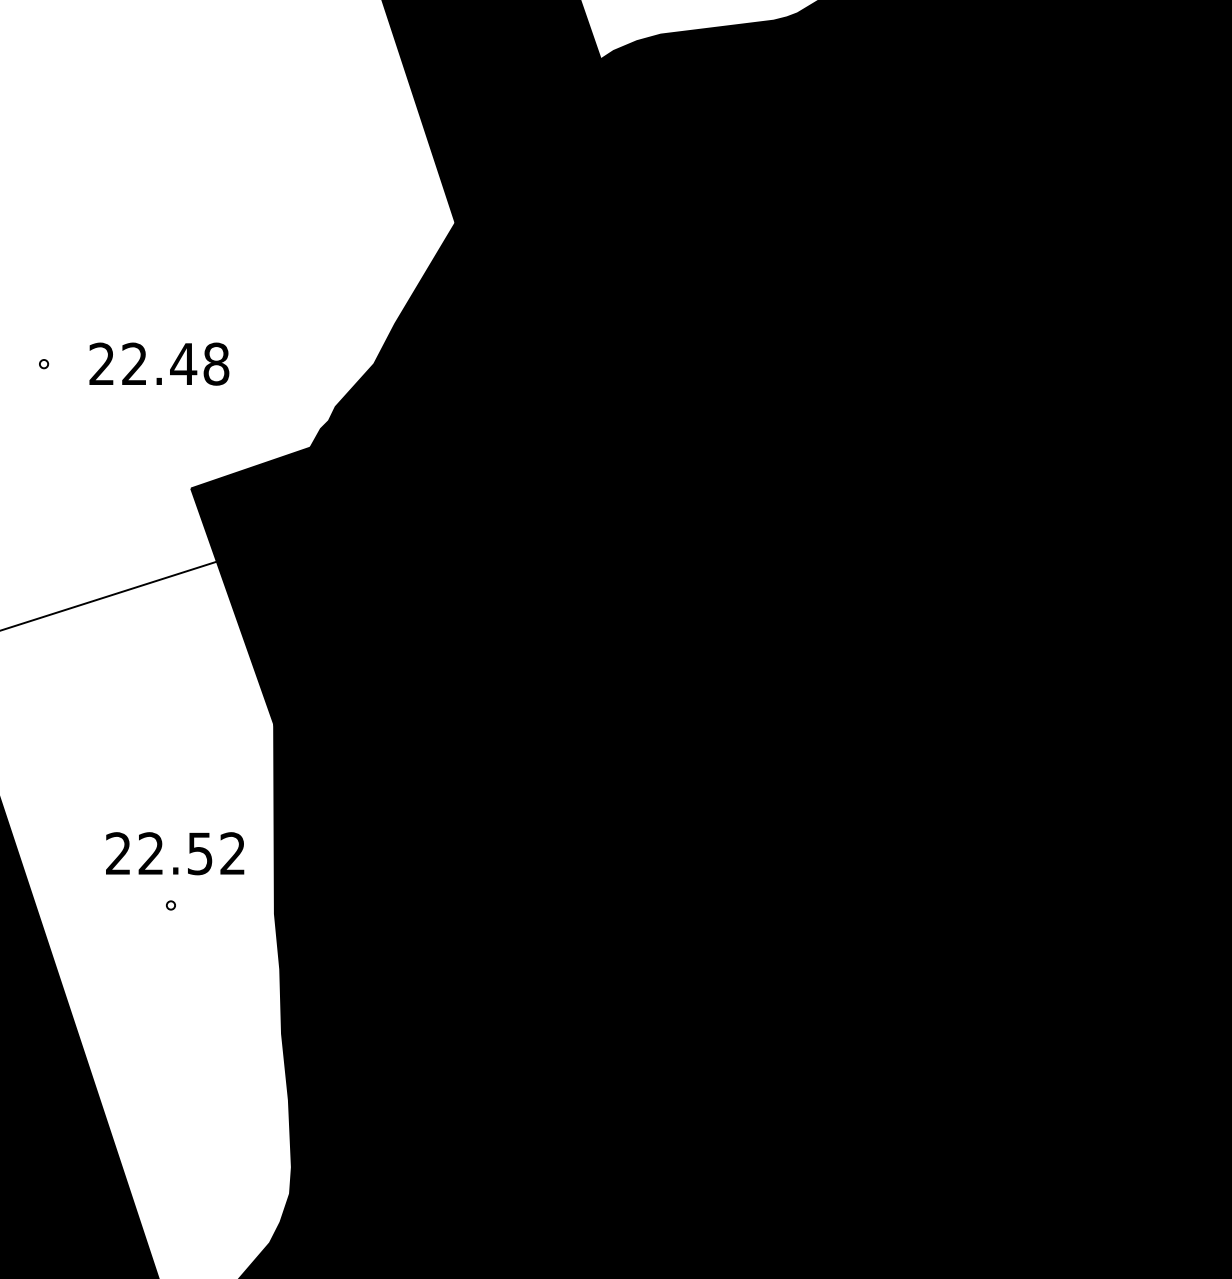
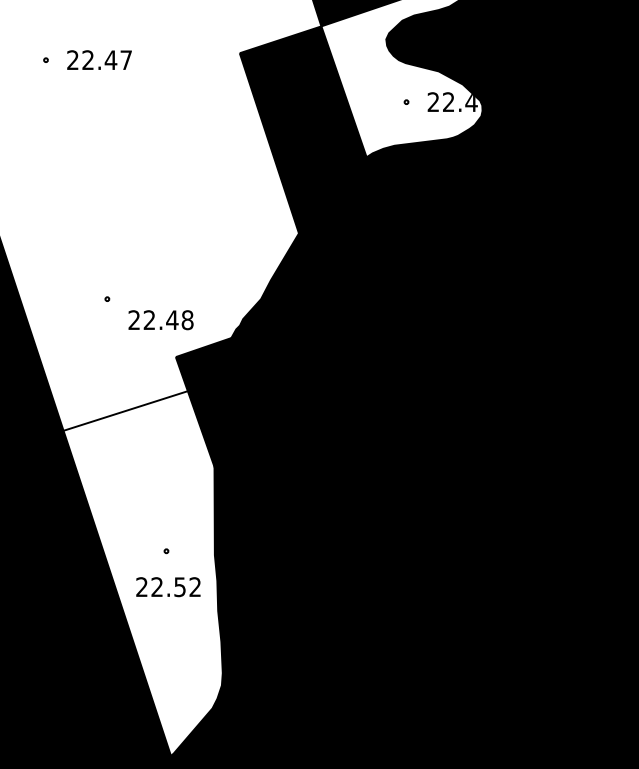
text: (158, 364) -> (160, 320), moved
text: (175, 854) -> (168, 587), moved

